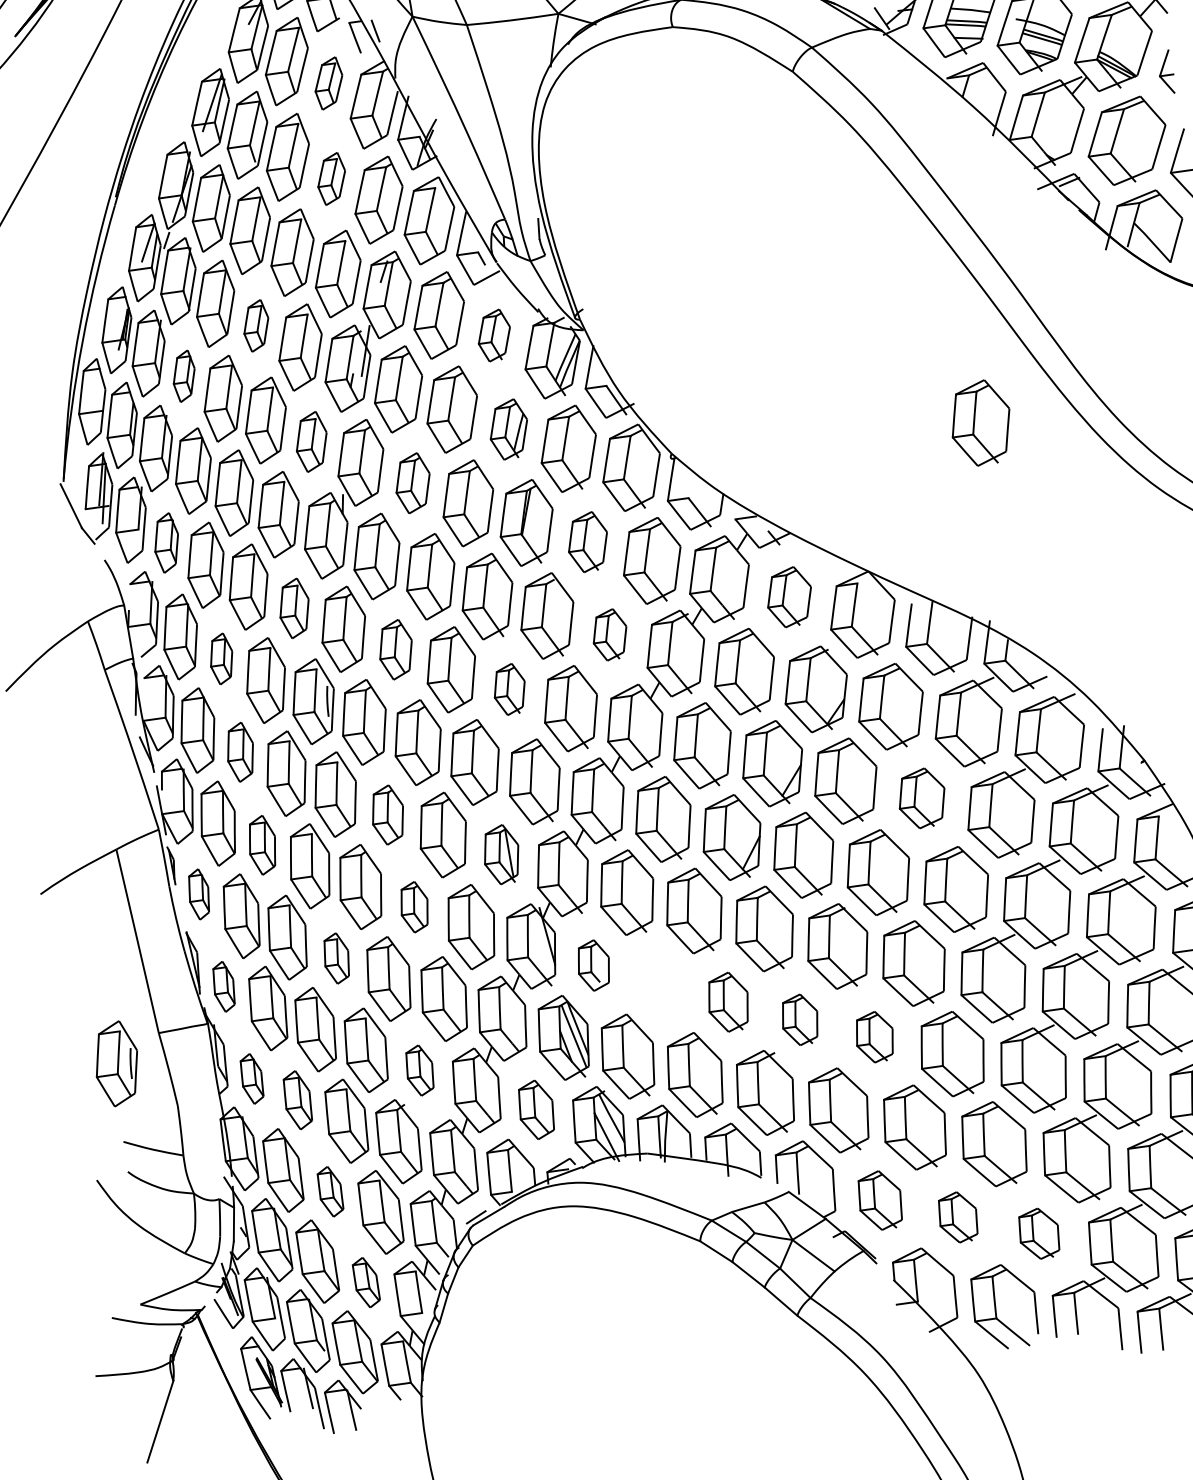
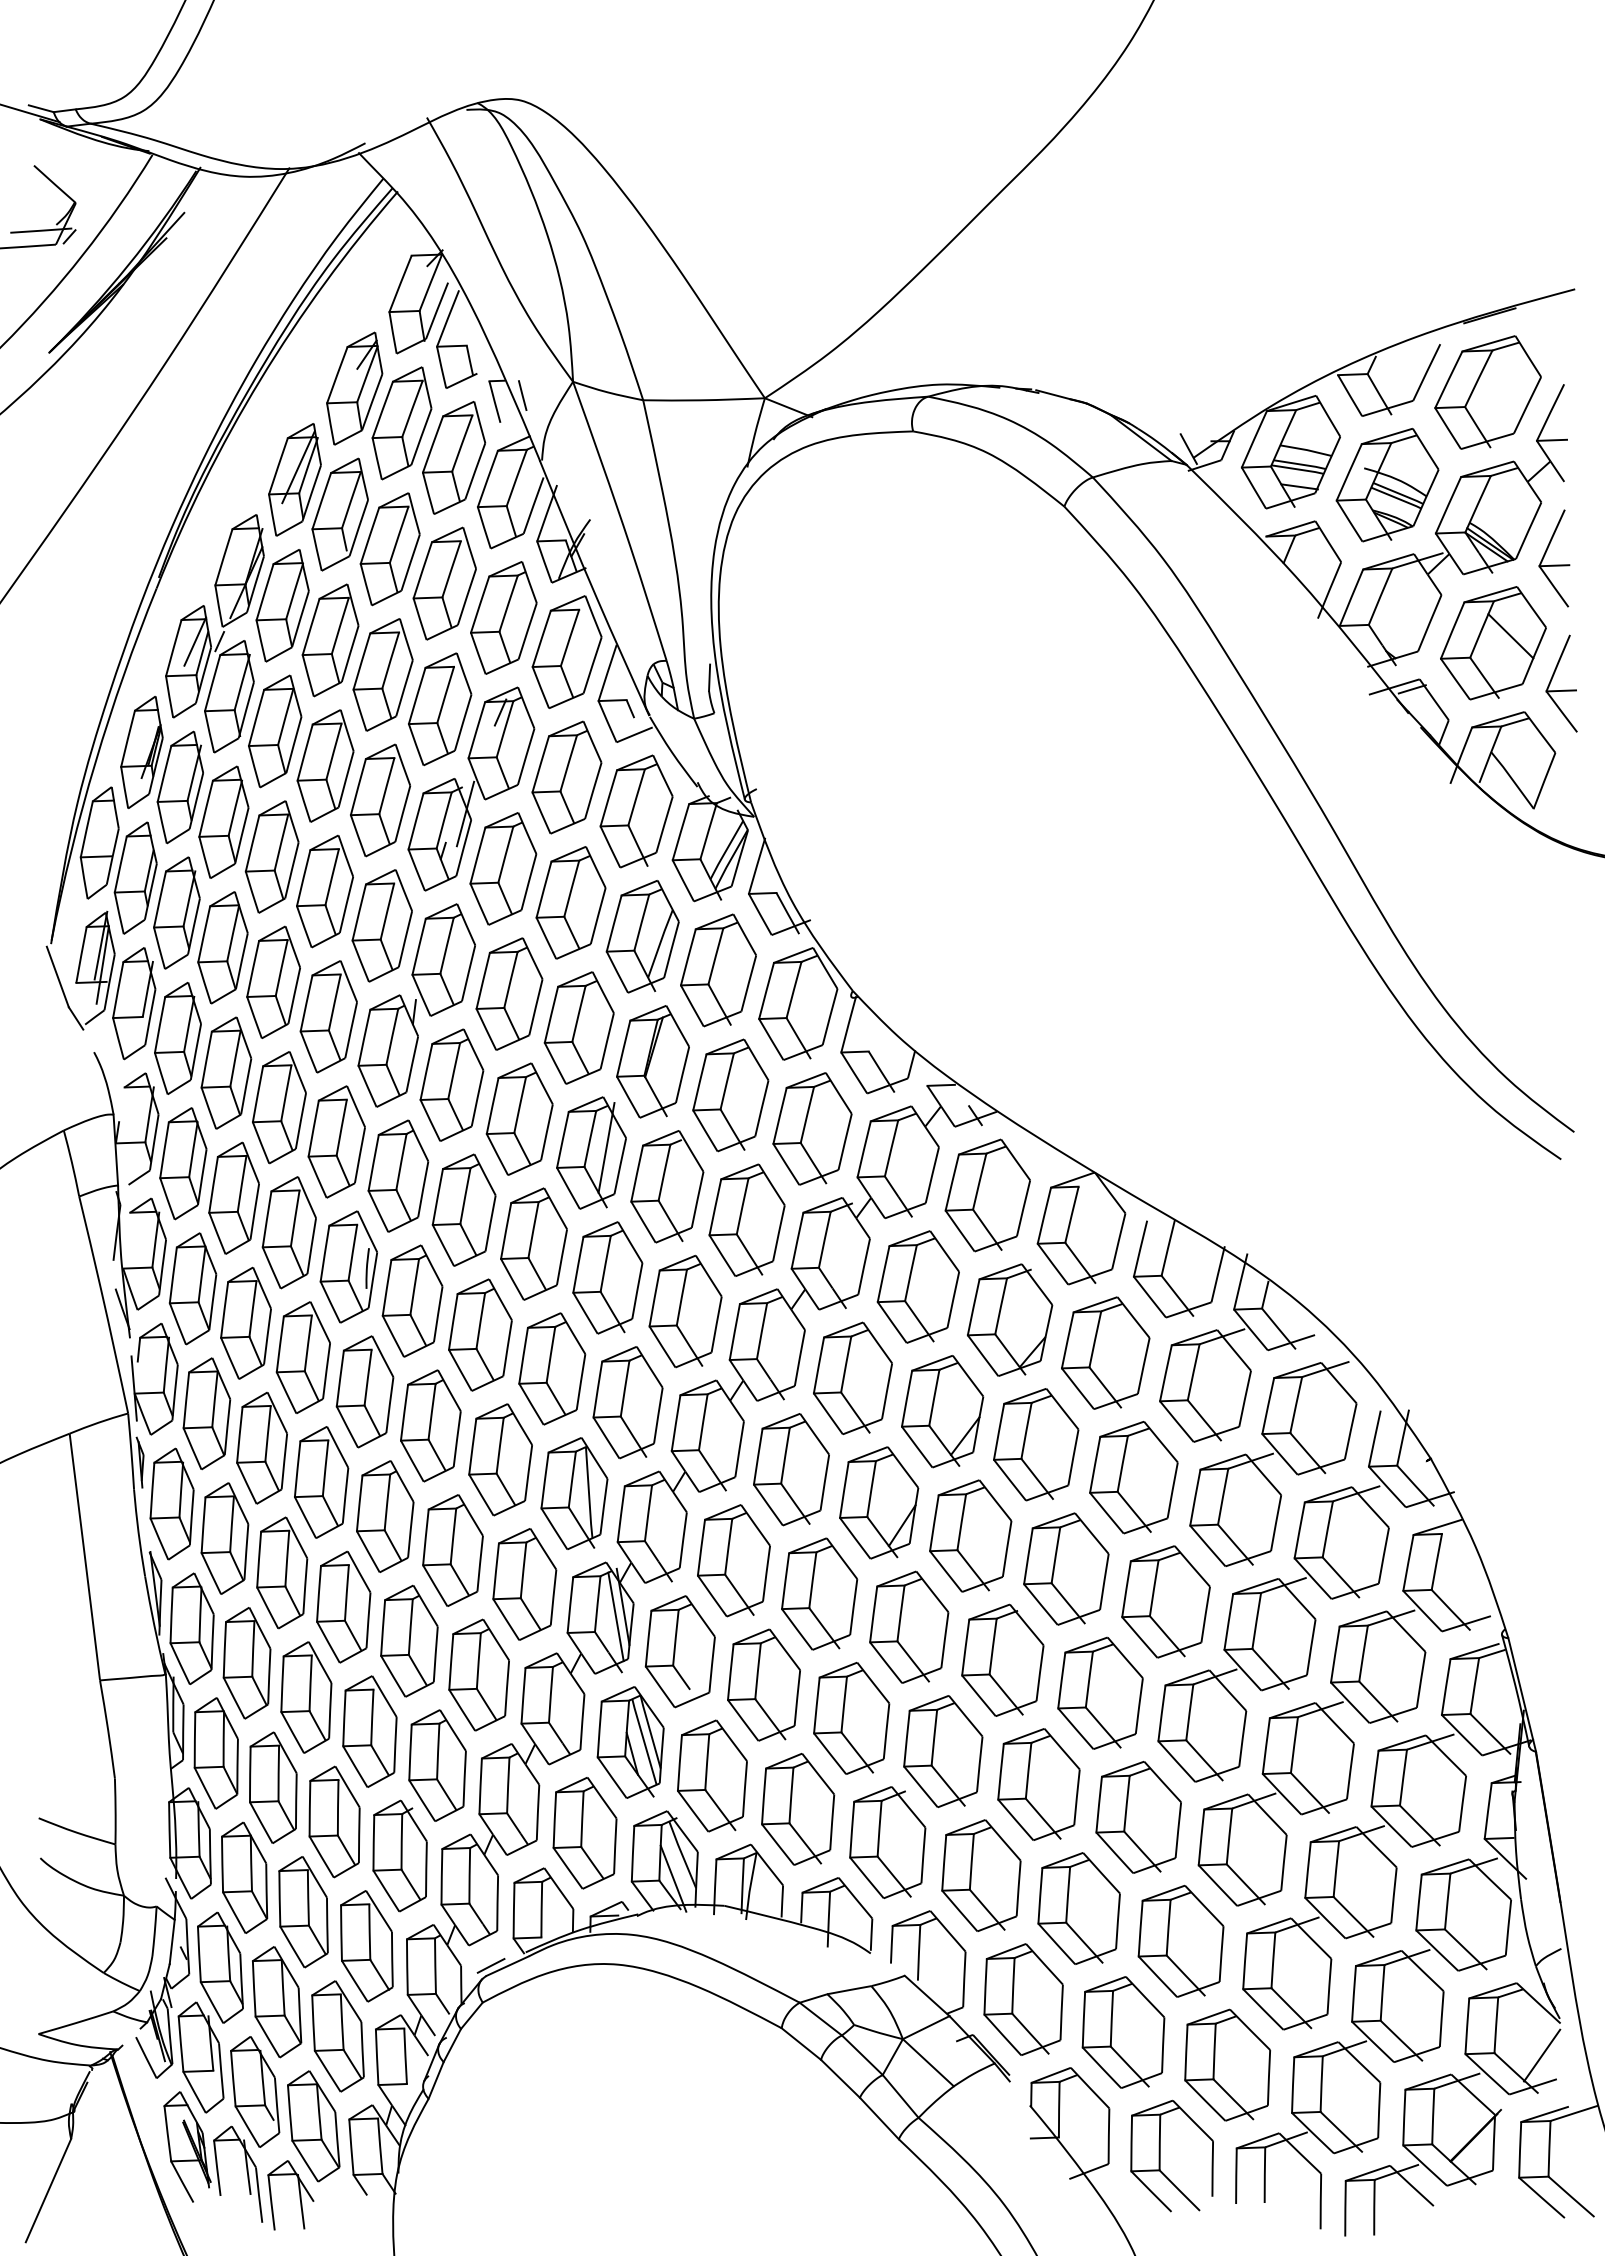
part: (1166, 72) -> (1554, 558), size x1.67
part: (329, 83) -> (454, 457), size x1.67
line: (1139, 134) -> (1510, 636), added
part: (331, 178) -> (444, 583), size x1.67
part: (256, 325) -> (325, 765), size x1.67
part: (494, 335) -> (636, 811), size x1.67
part: (183, 375) -> (223, 821), size x1.67
part: (980, 422) -> (1262, 992), removed
part: (508, 429) -> (642, 936), size x1.43
part: (311, 441) -> (381, 925), size x1.43
part: (413, 482) -> (509, 993), size x1.43
part: (587, 542) -> (730, 1095), size x1.43
part: (166, 543) -> (177, 1038), size x1.43
line: (498, 591) -> (606, 1147), added
part: (789, 597) -> (987, 1195), size x1.43
part: (294, 608) -> (336, 1141), size x1.43
part: (609, 634) -> (746, 1219), size x1.67
part: (395, 649) -> (463, 1209), size x1.43
part: (221, 658) -> (233, 1197), size x1.67
part: (509, 689) -> (607, 1277), size x1.67
part: (240, 751) -> (245, 1322), size x1.43
part: (921, 798) -> (1133, 1477), size x1.43
part: (387, 814) -> (430, 1425), size x1.43
part: (262, 845) -> (261, 1448), size x1.43
part: (501, 854) -> (574, 1493), size x1.43
part: (198, 894) -> (171, 1503), size x1.67
part: (414, 907) -> (452, 1550), size x1.67
line: (542, 944) -> (615, 1616), added
part: (336, 958) -> (343, 1606), size x1.67
part: (593, 965) -> (679, 1651), size x1.67
part: (659, 983) -> (763, 1684), added
part: (223, 986) -> (191, 1628), size x1.67
part: (728, 1002) -> (851, 1718), size x1.43
part: (800, 1019) -> (943, 1751), size x1.67
part: (874, 1037) -> (1038, 1784), size x1.67
part: (116, 1063) -> (40, 1714), removed
part: (419, 1070) -> (437, 1765), size x1.67
part: (251, 1079) -> (215, 1753), size x1.67
part: (298, 1100) -> (273, 1787), size x1.43
part: (536, 1110) -> (584, 1833), size x1.43
part: (330, 1191) -> (303, 1912), size x1.67
part: (880, 1200) -> (1023, 1999), size x1.43
part: (958, 1217) -> (1123, 2032), size x1.67
part: (1039, 1233) -> (1227, 2064), size x1.67
part: (366, 1282) -> (337, 2036), size x1.67

